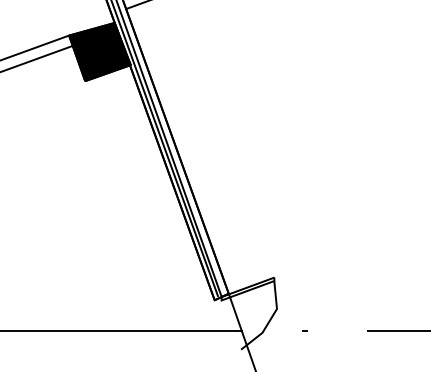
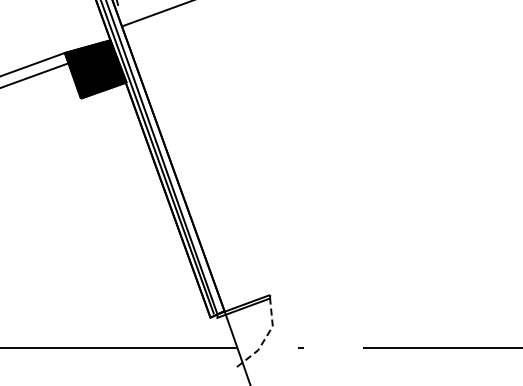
line: (269, 320) -> (265, 337), solid -> dashed

